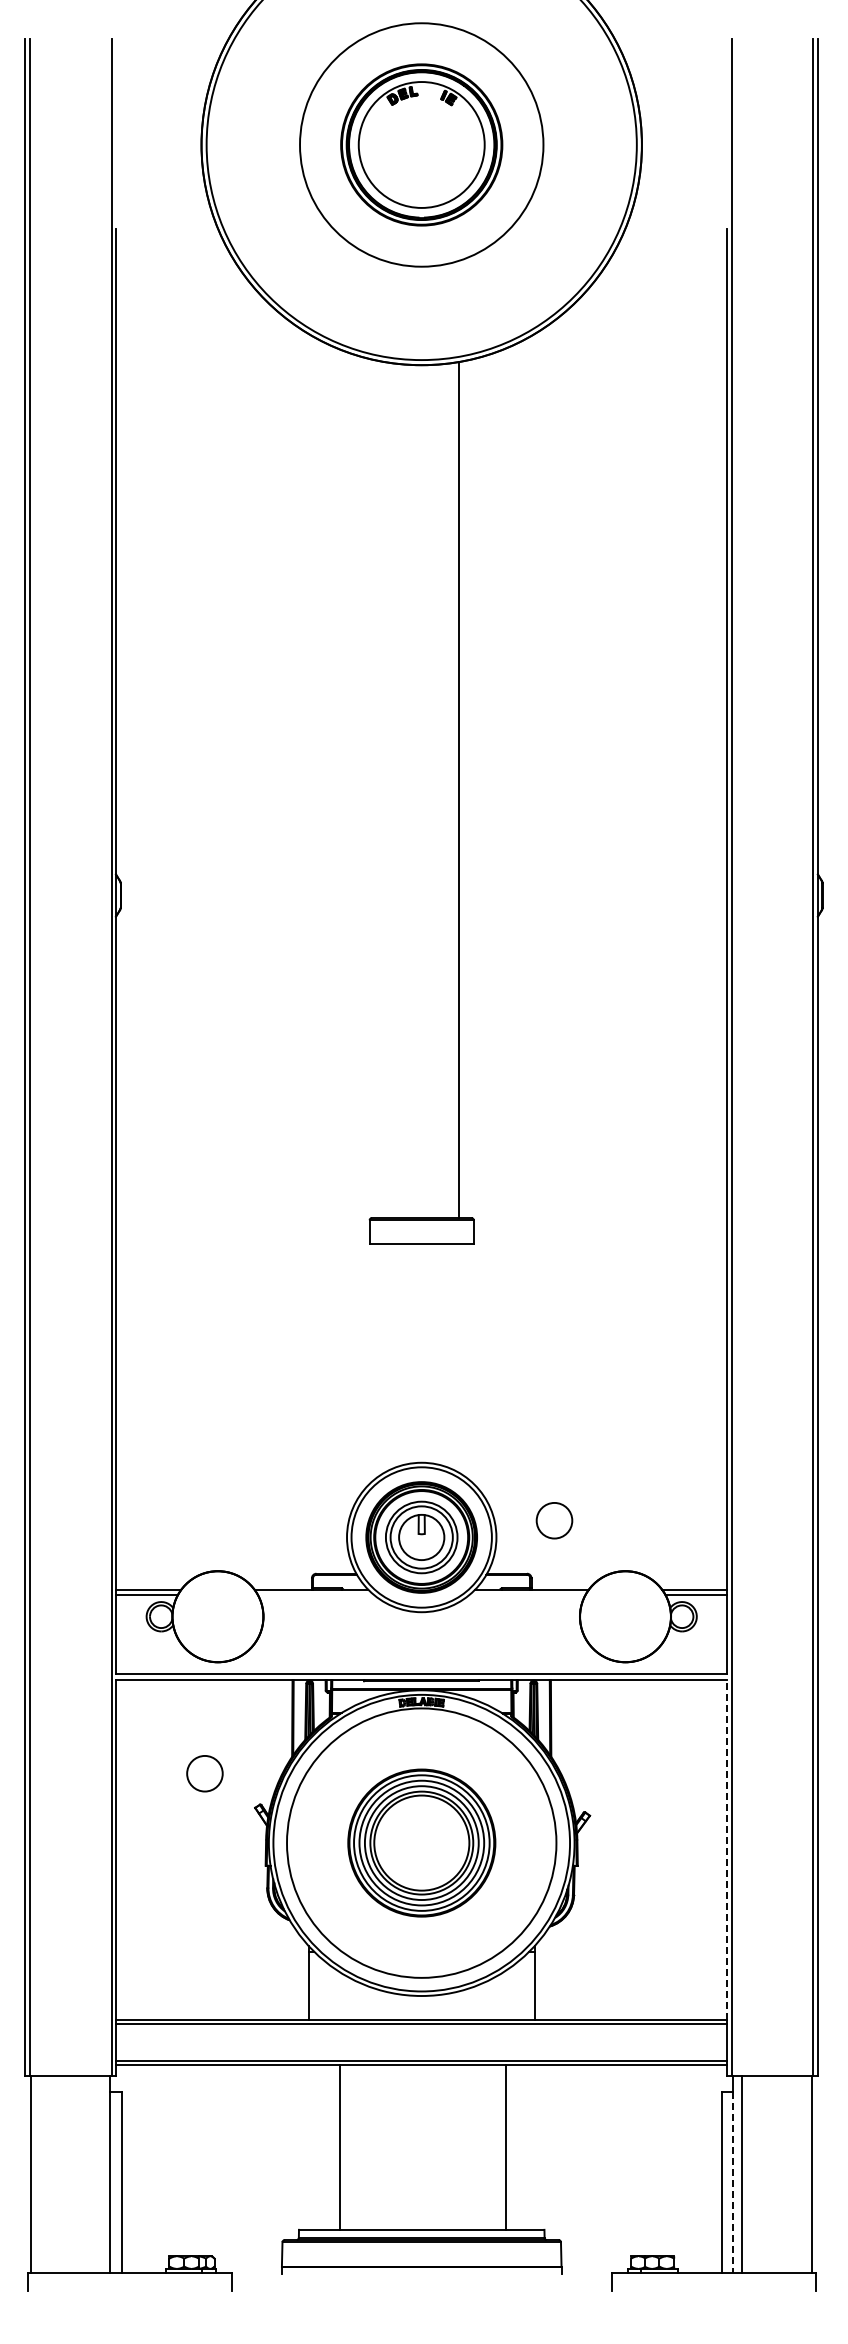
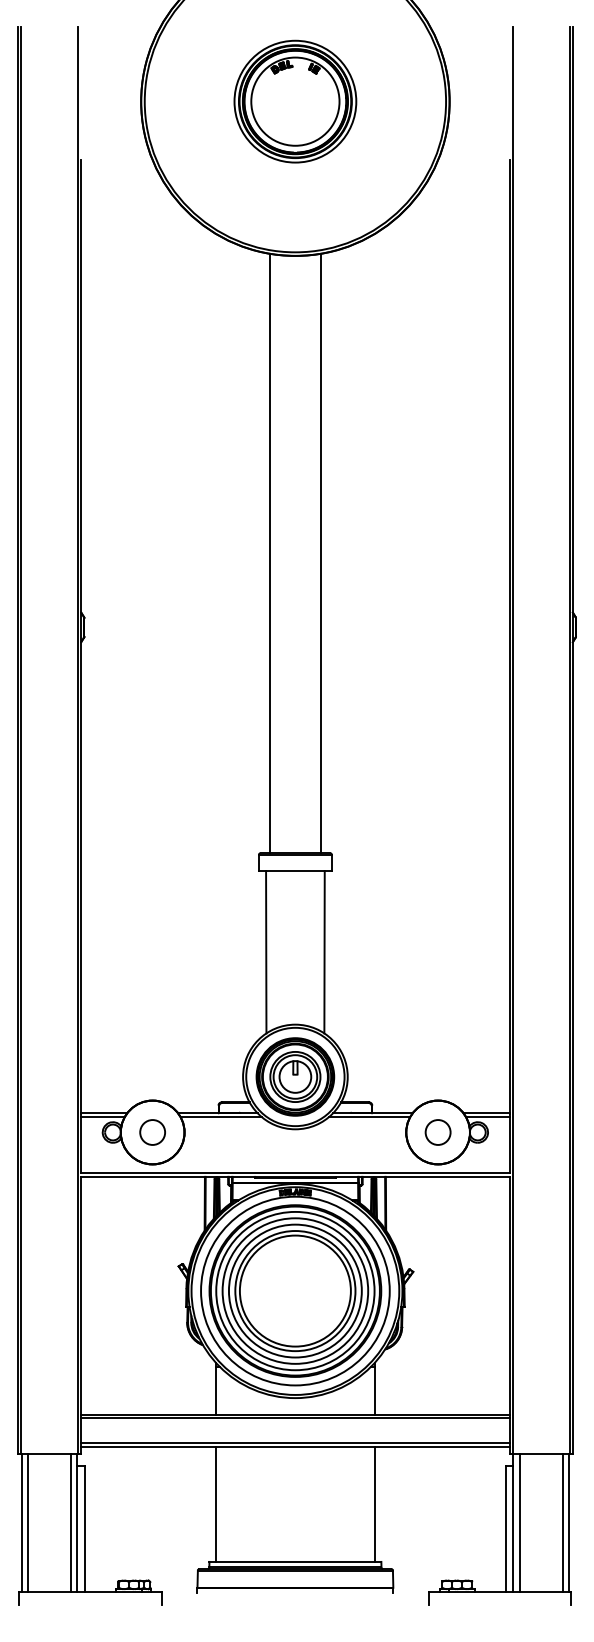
circle: (421, 144) -> (295, 101), size x0.71
line: (384, 790) -> (269, 553), added
line: (379, 1359) -> (265, 952), added
line: (463, 1359) -> (324, 952), added
circle: (554, 1520) -> (438, 1132), moved
line: (316, 1595) -> (221, 1117), added
line: (527, 1595) -> (369, 1117), added
circle: (204, 1773) -> (152, 1132), moved
part: (421, 1842) -> (295, 1290), size x1.67
line: (727, 1849) -> (509, 1295), dashed -> solid
line: (339, 2147) -> (216, 1504), moved
line: (505, 2147) -> (374, 1504), moved
line: (40, 2174) -> (28, 1523), added
line: (101, 2174) -> (71, 1523), added
line: (803, 2174) -> (562, 1523), added
line: (733, 2182) -> (513, 1528), dashed -> solid

